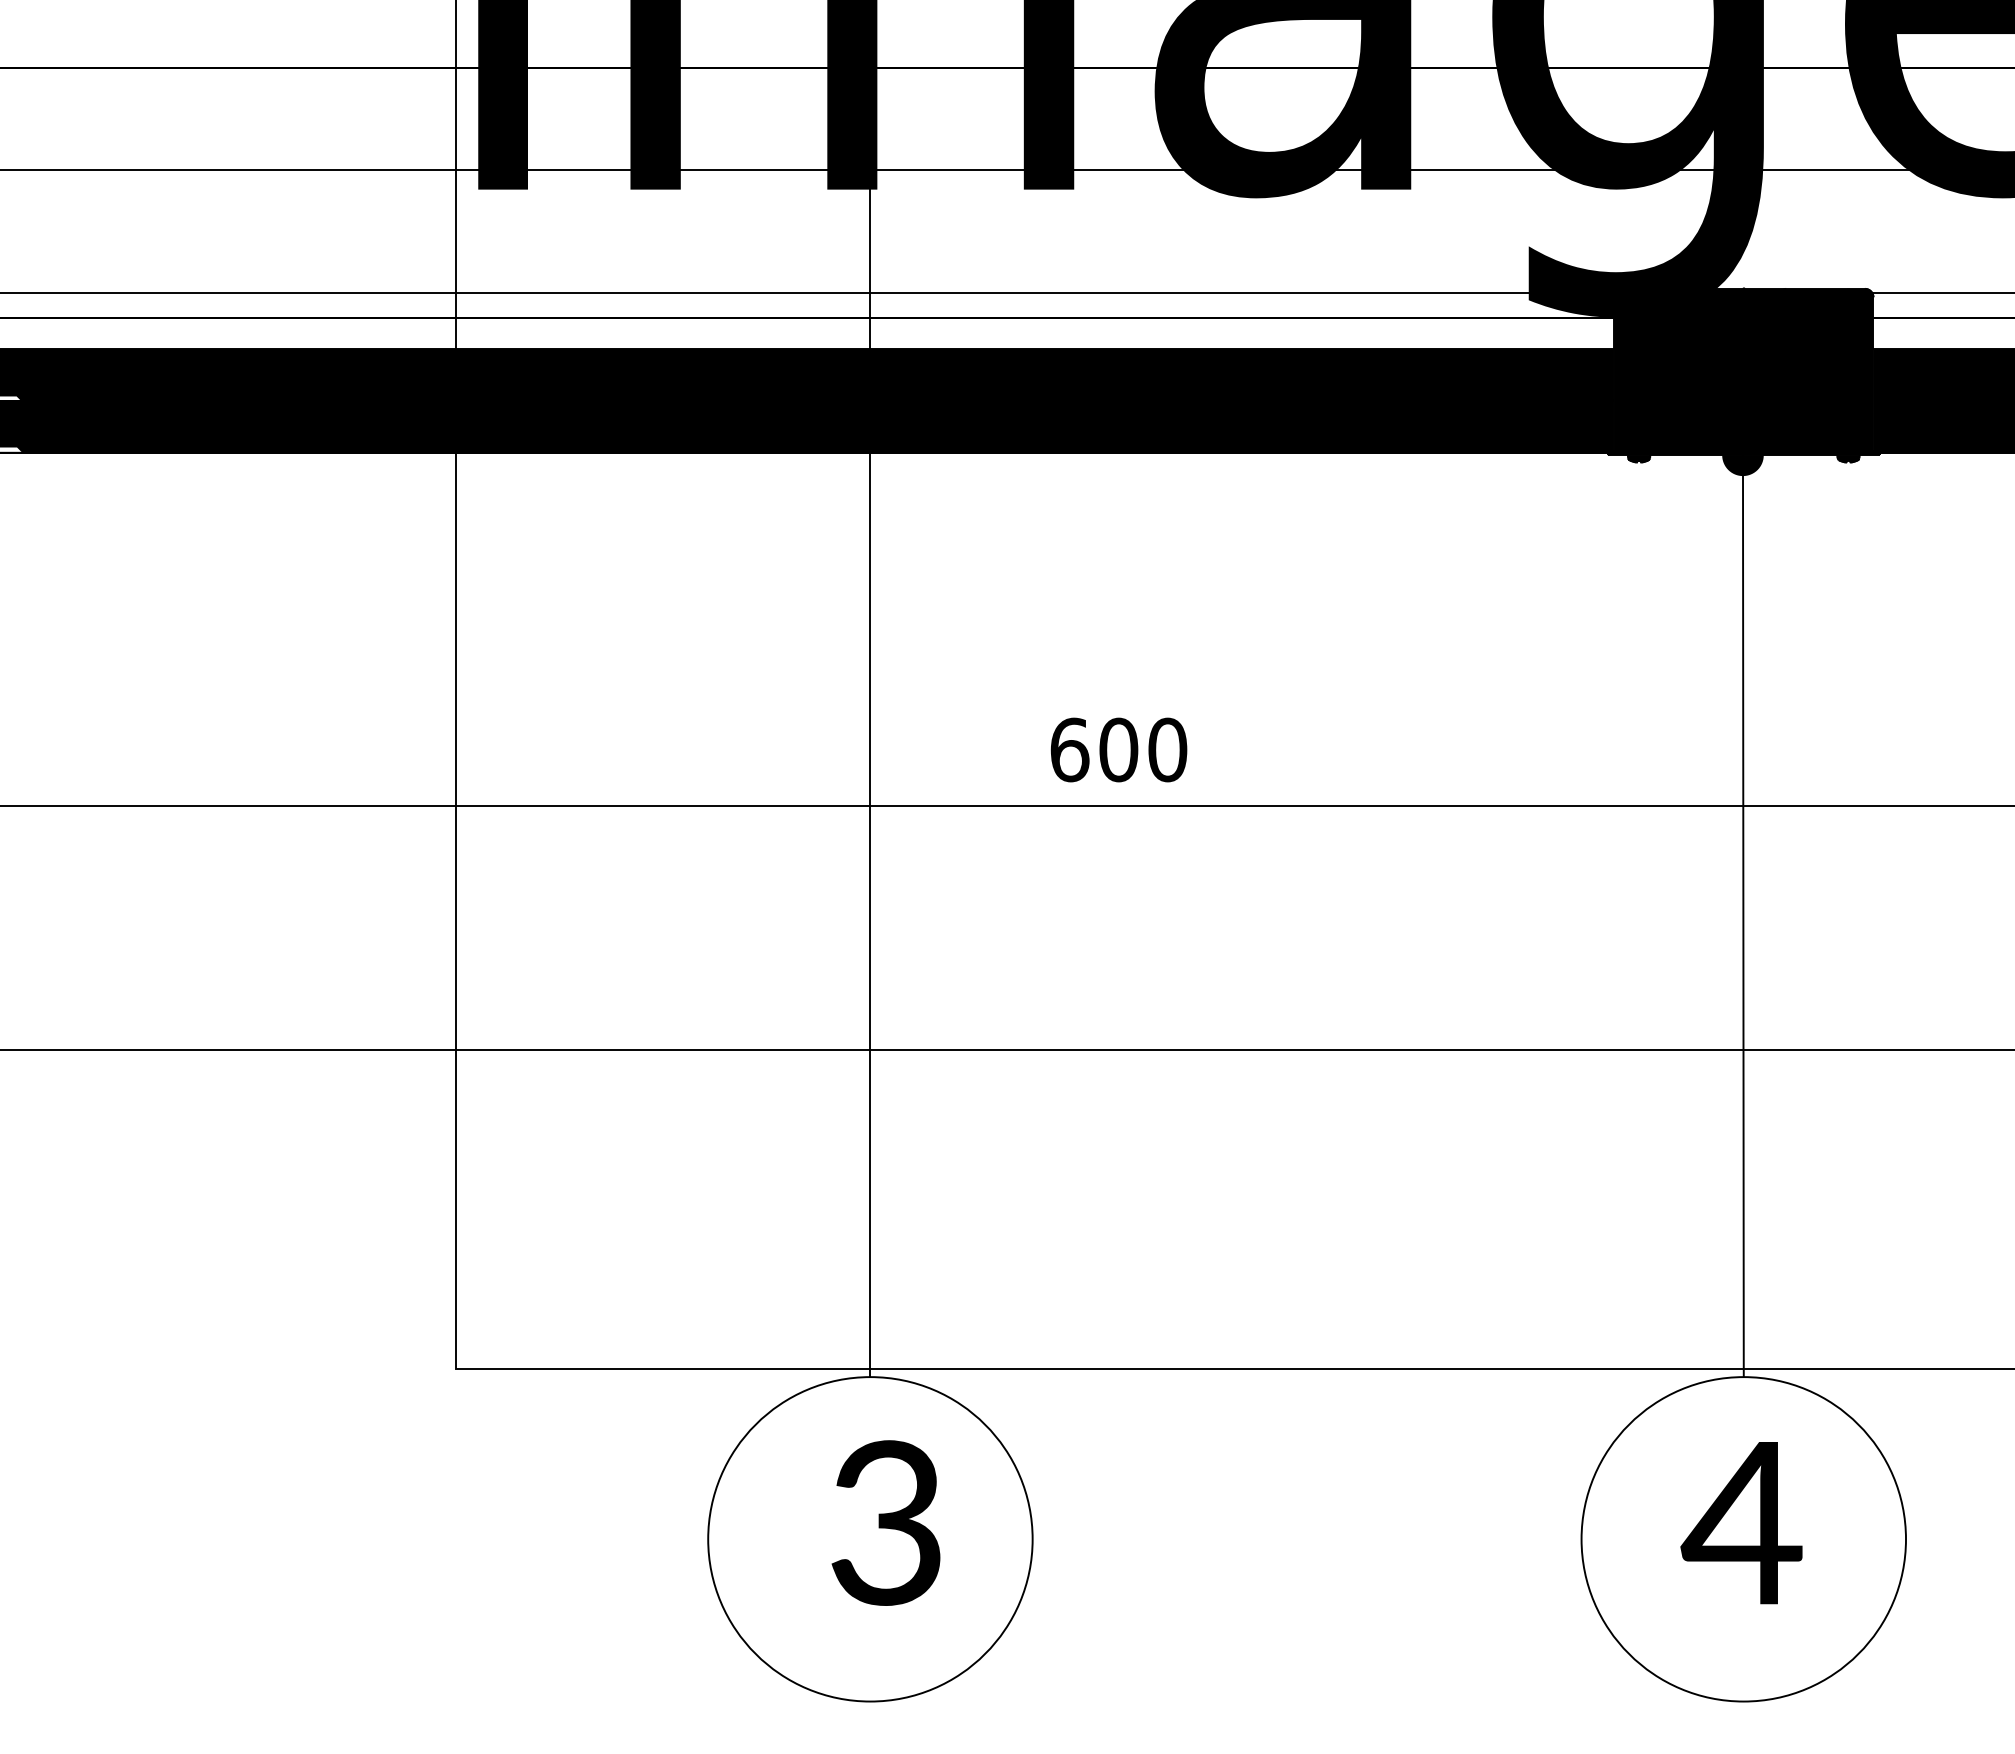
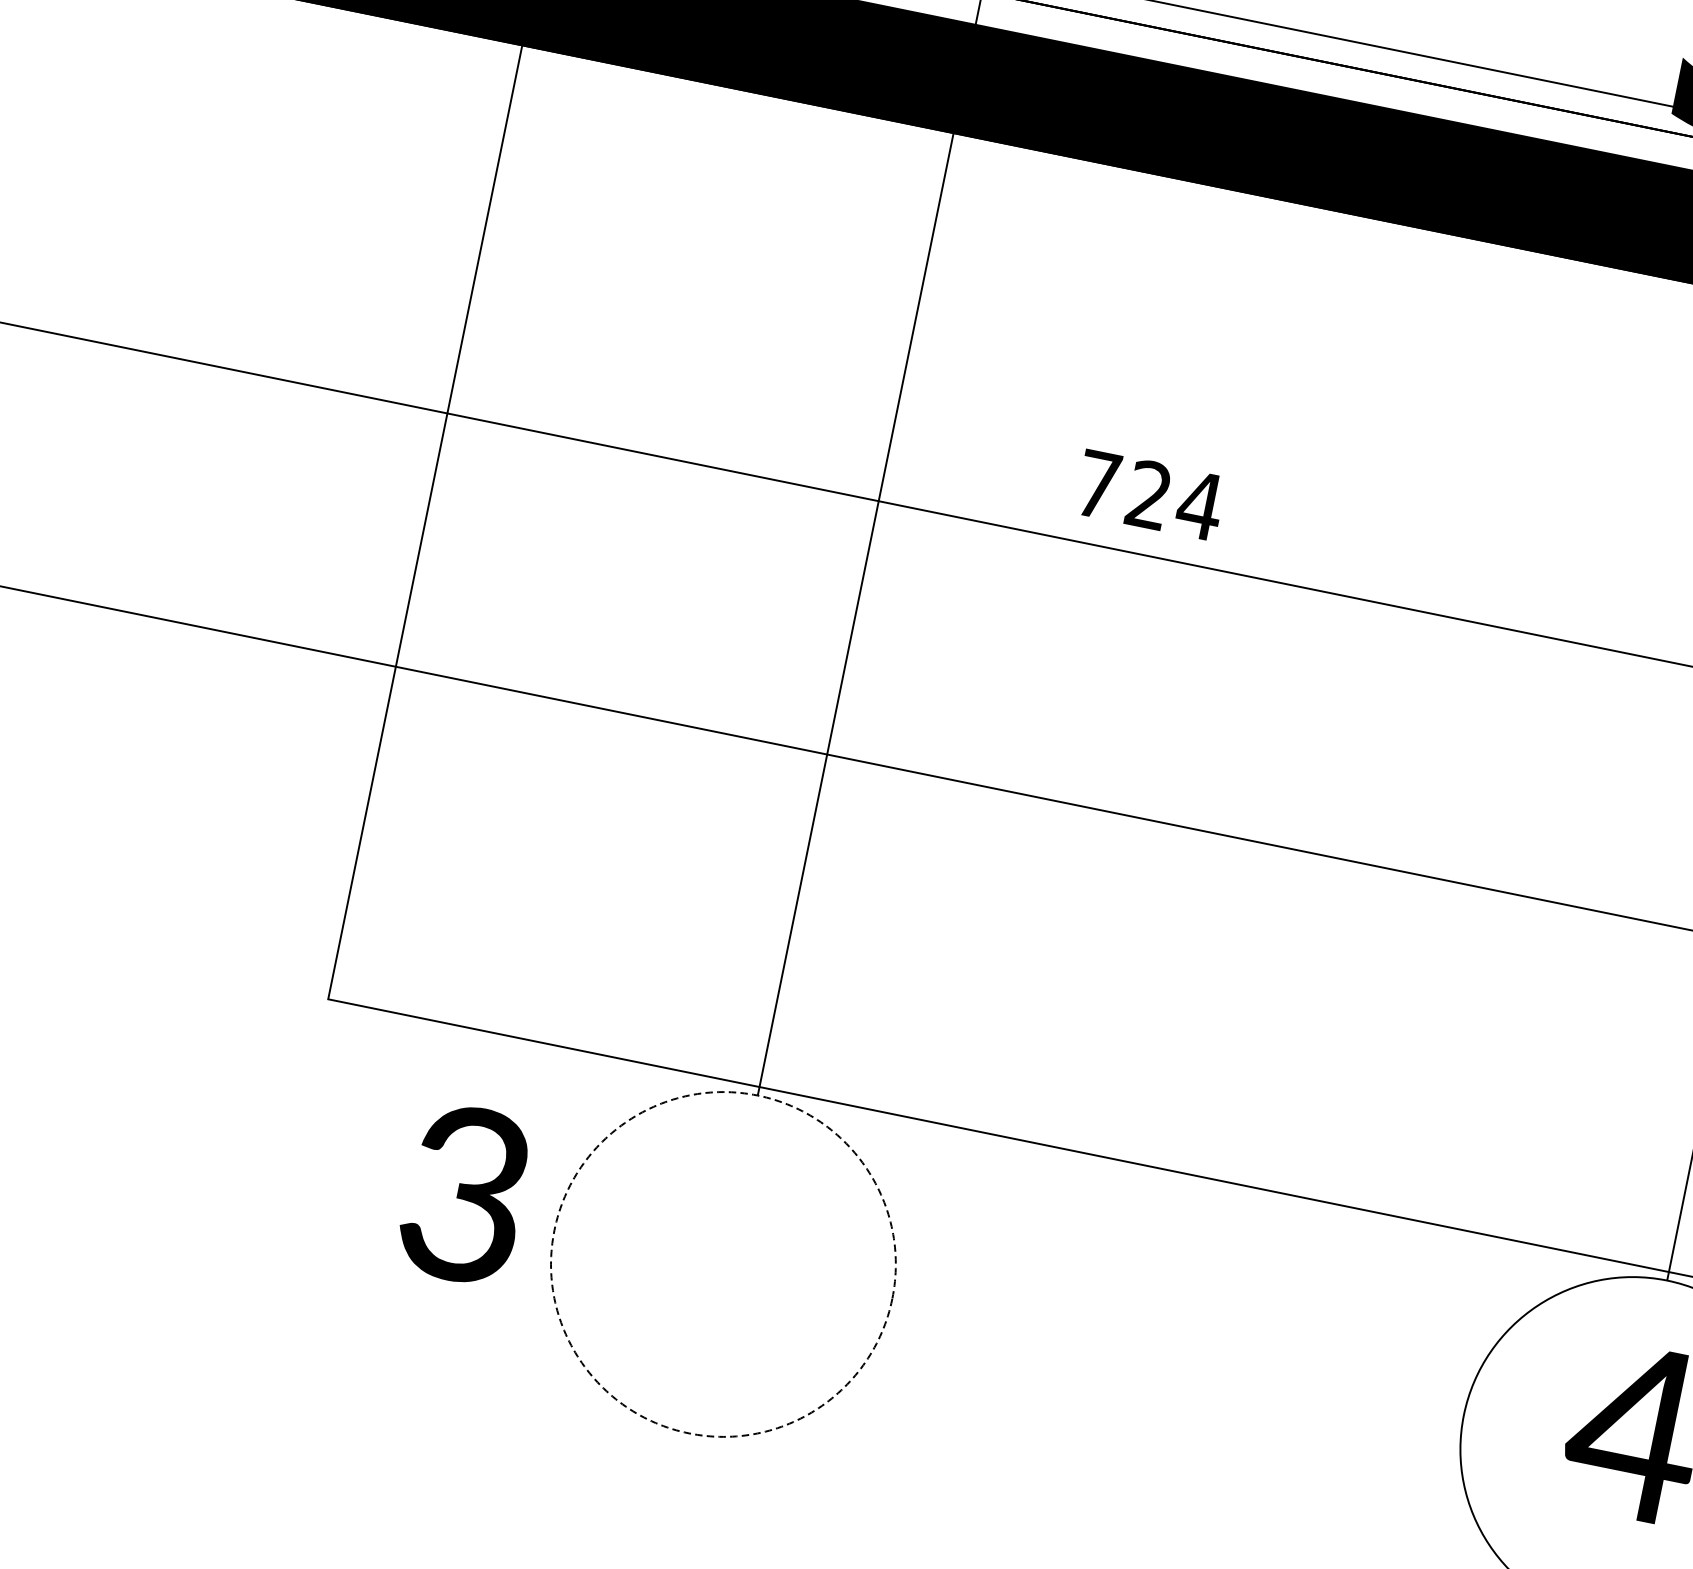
text: (1118, 749) -> (1149, 494), 600 -> 724
text: (885, 1522) -> (464, 1193), moved
circle: (870, 1539) -> (723, 1264), solid -> dashed

